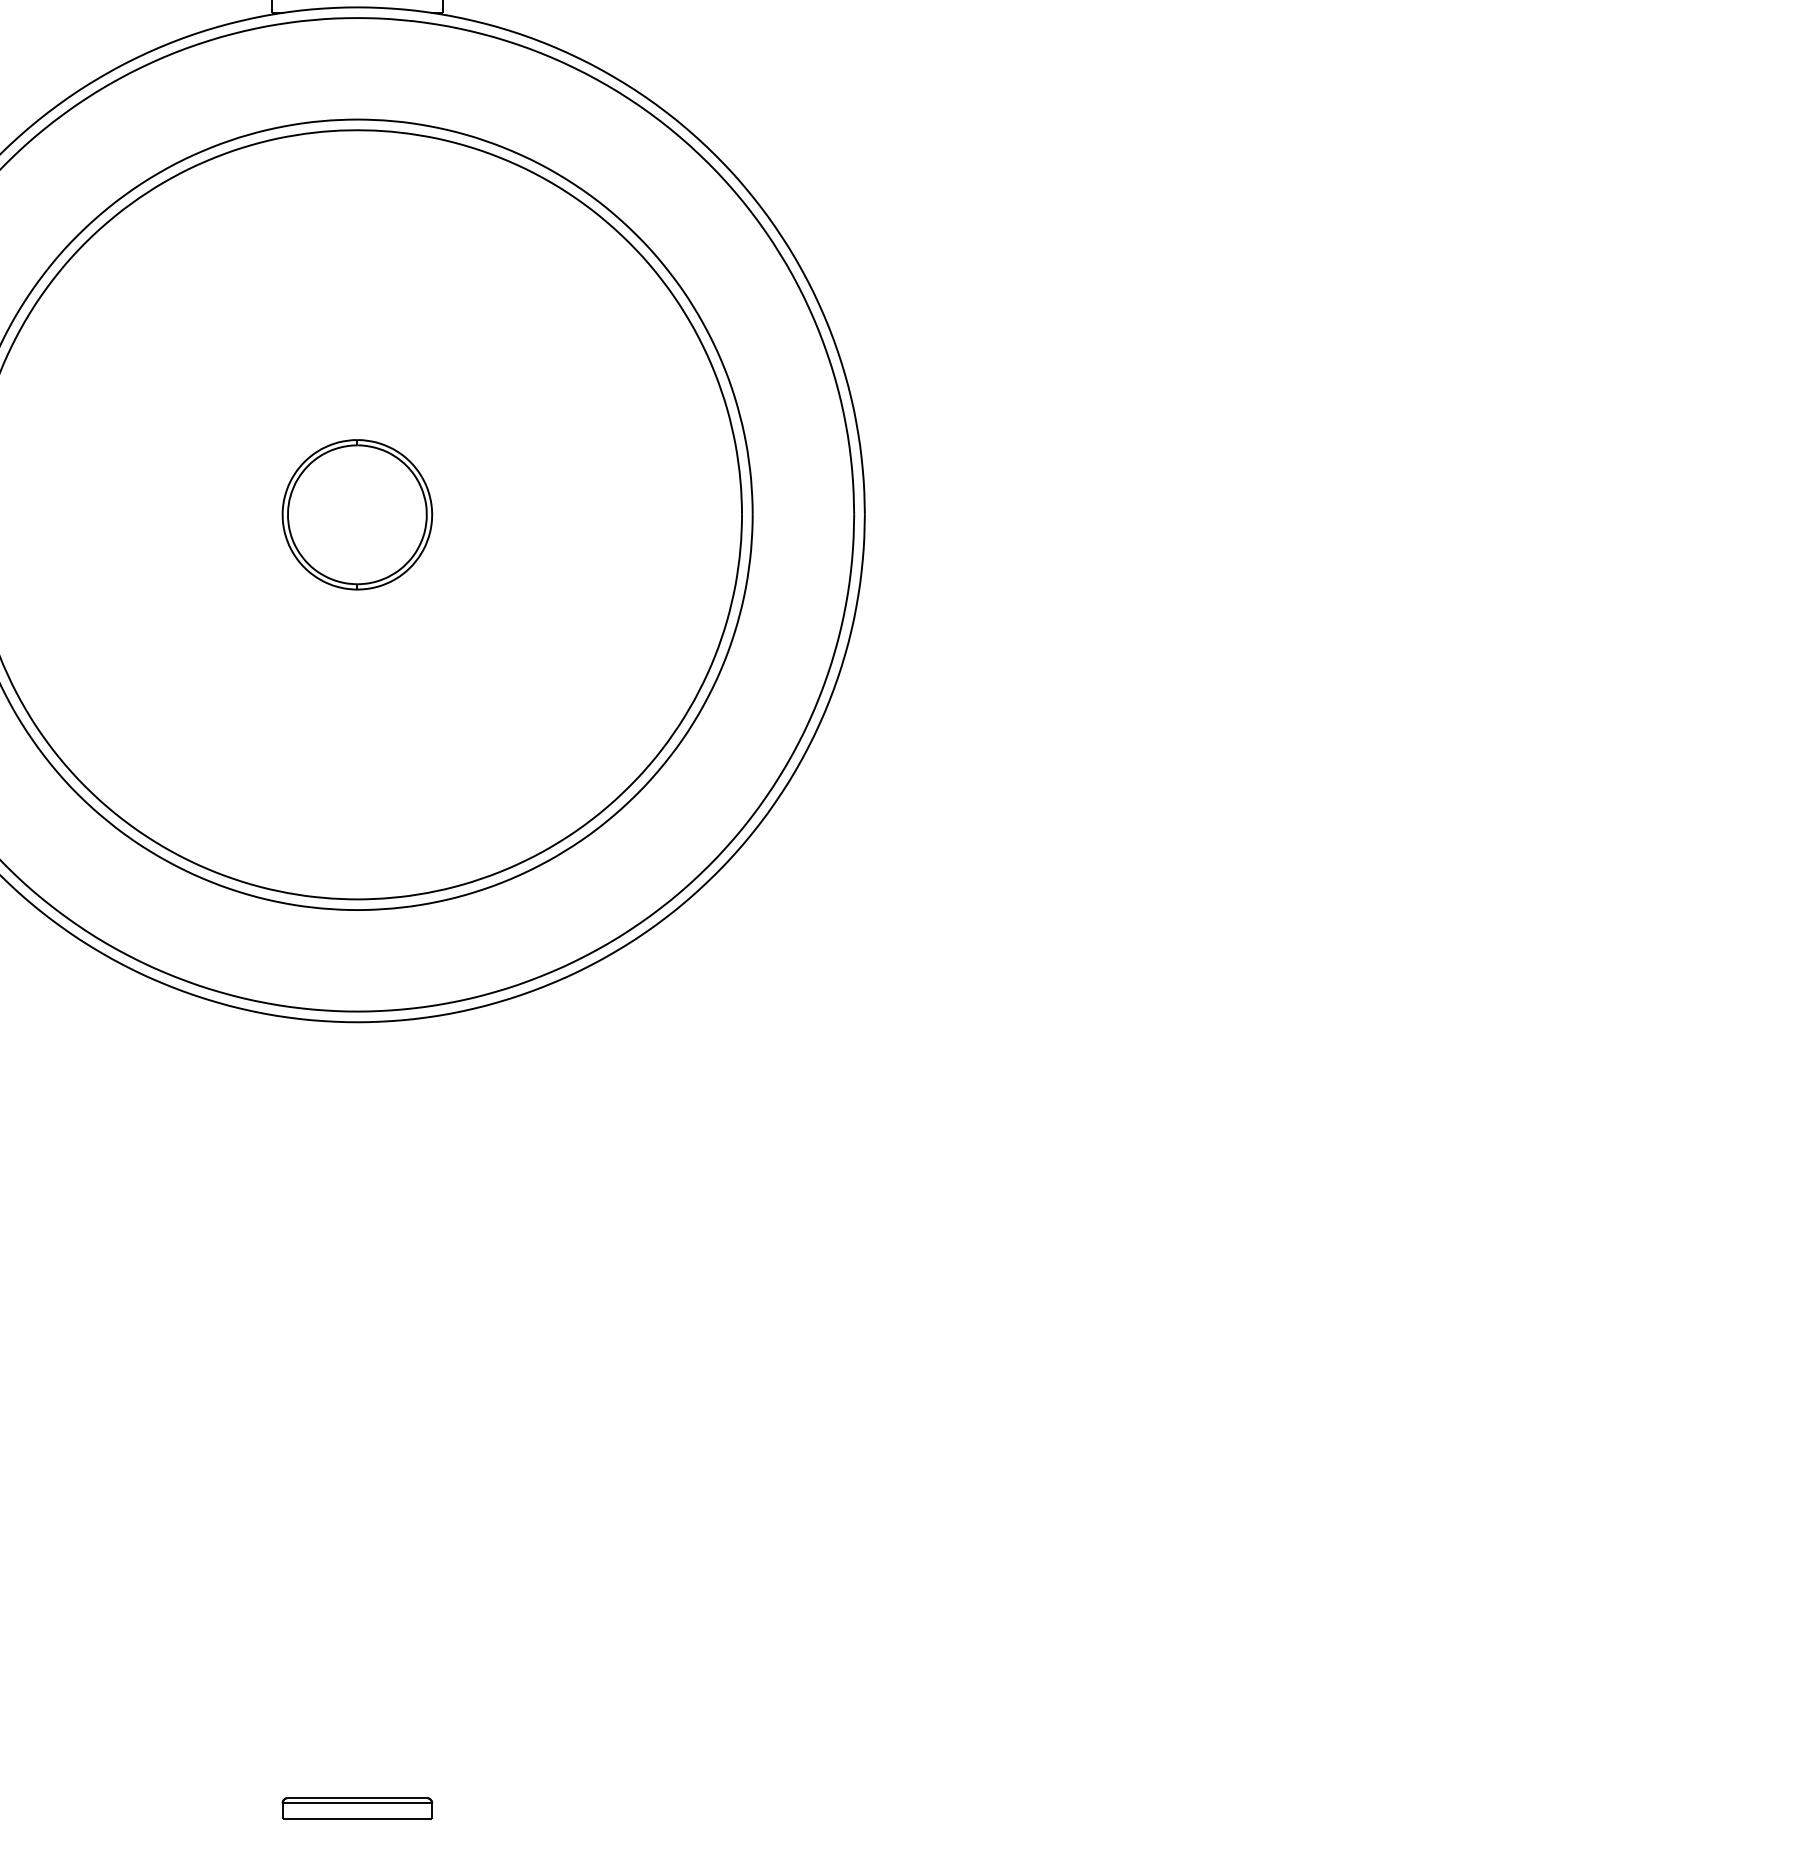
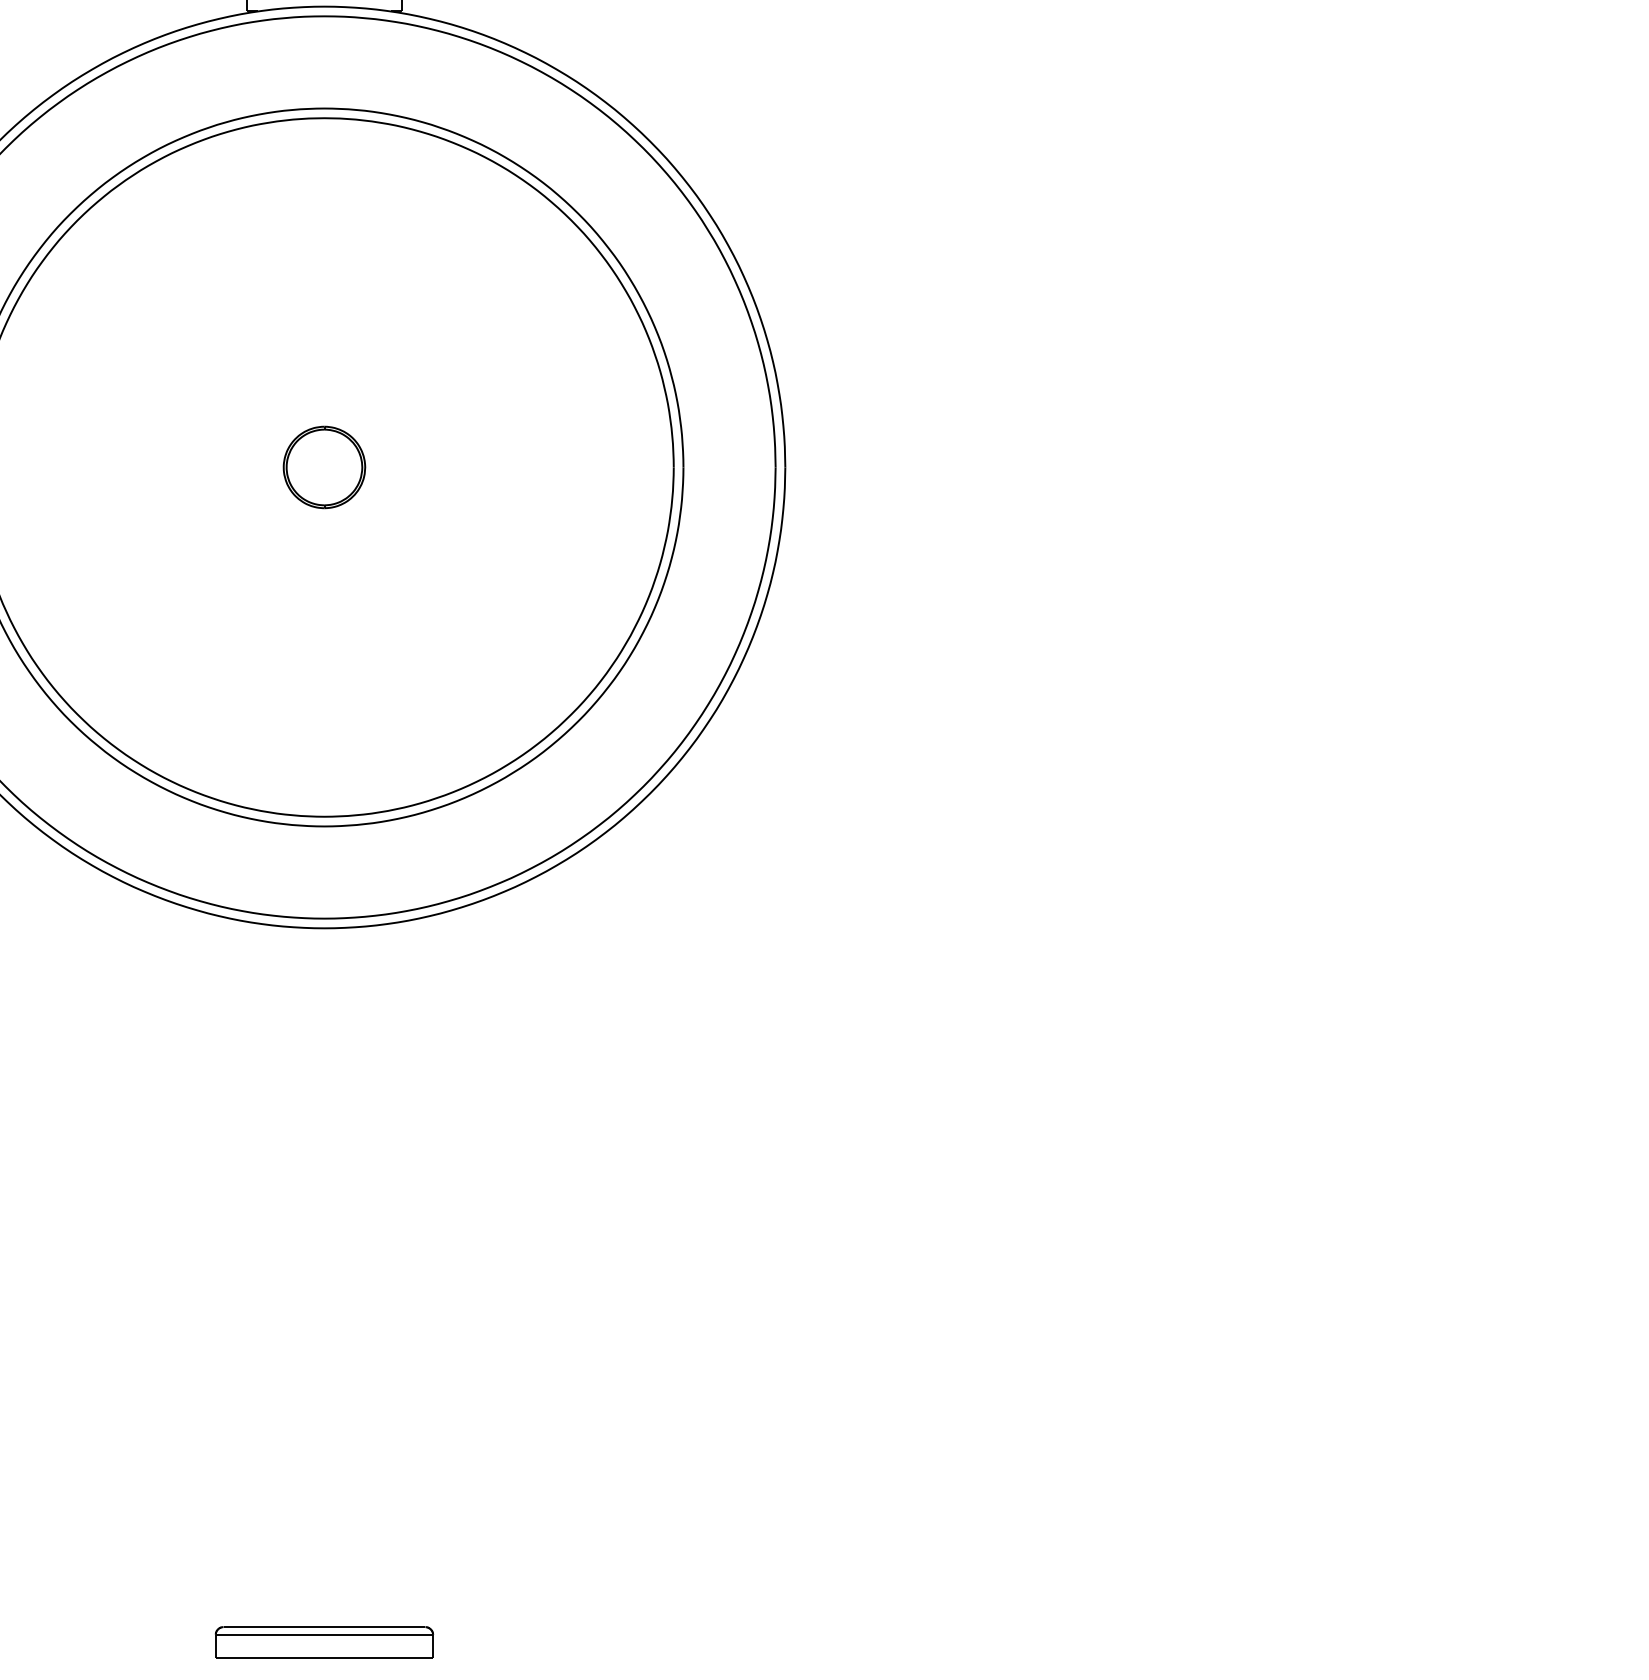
part: (357, 514) -> (324, 467), size x0.6
part: (357, 1808) -> (324, 1642), size x1.6

